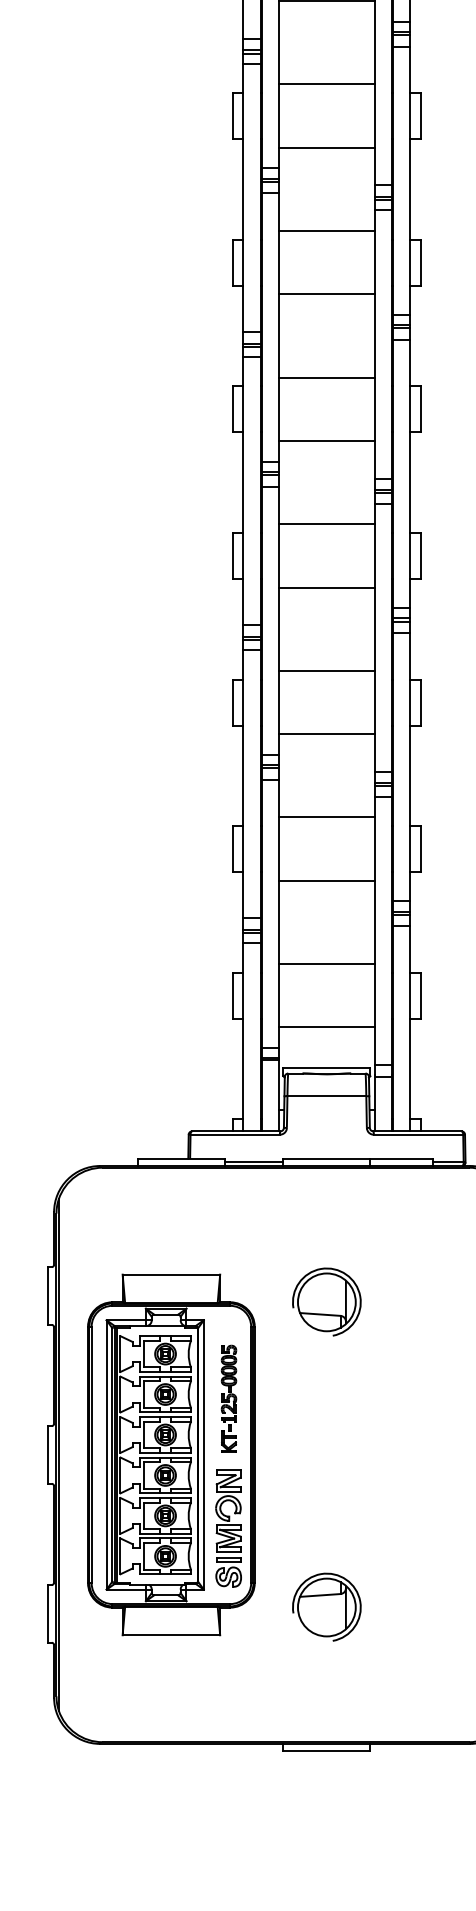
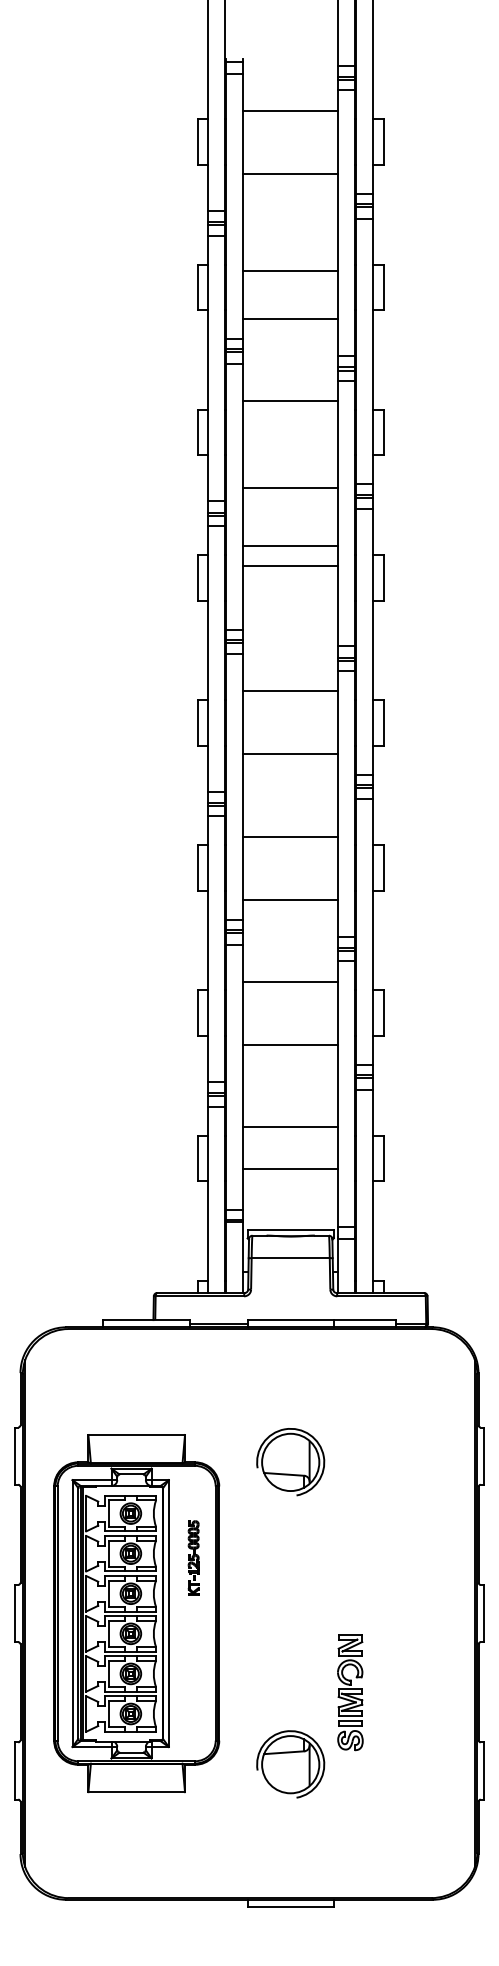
line: (326, 83) -> (290, 270), moved
line: (326, 293) -> (290, 487), moved
line: (326, 441) -> (290, 566), moved
line: (326, 1027) -> (290, 1169), moved
part: (228, 1398) -> (193, 1557), size x0.7
part: (228, 1528) -> (350, 1692), moved

